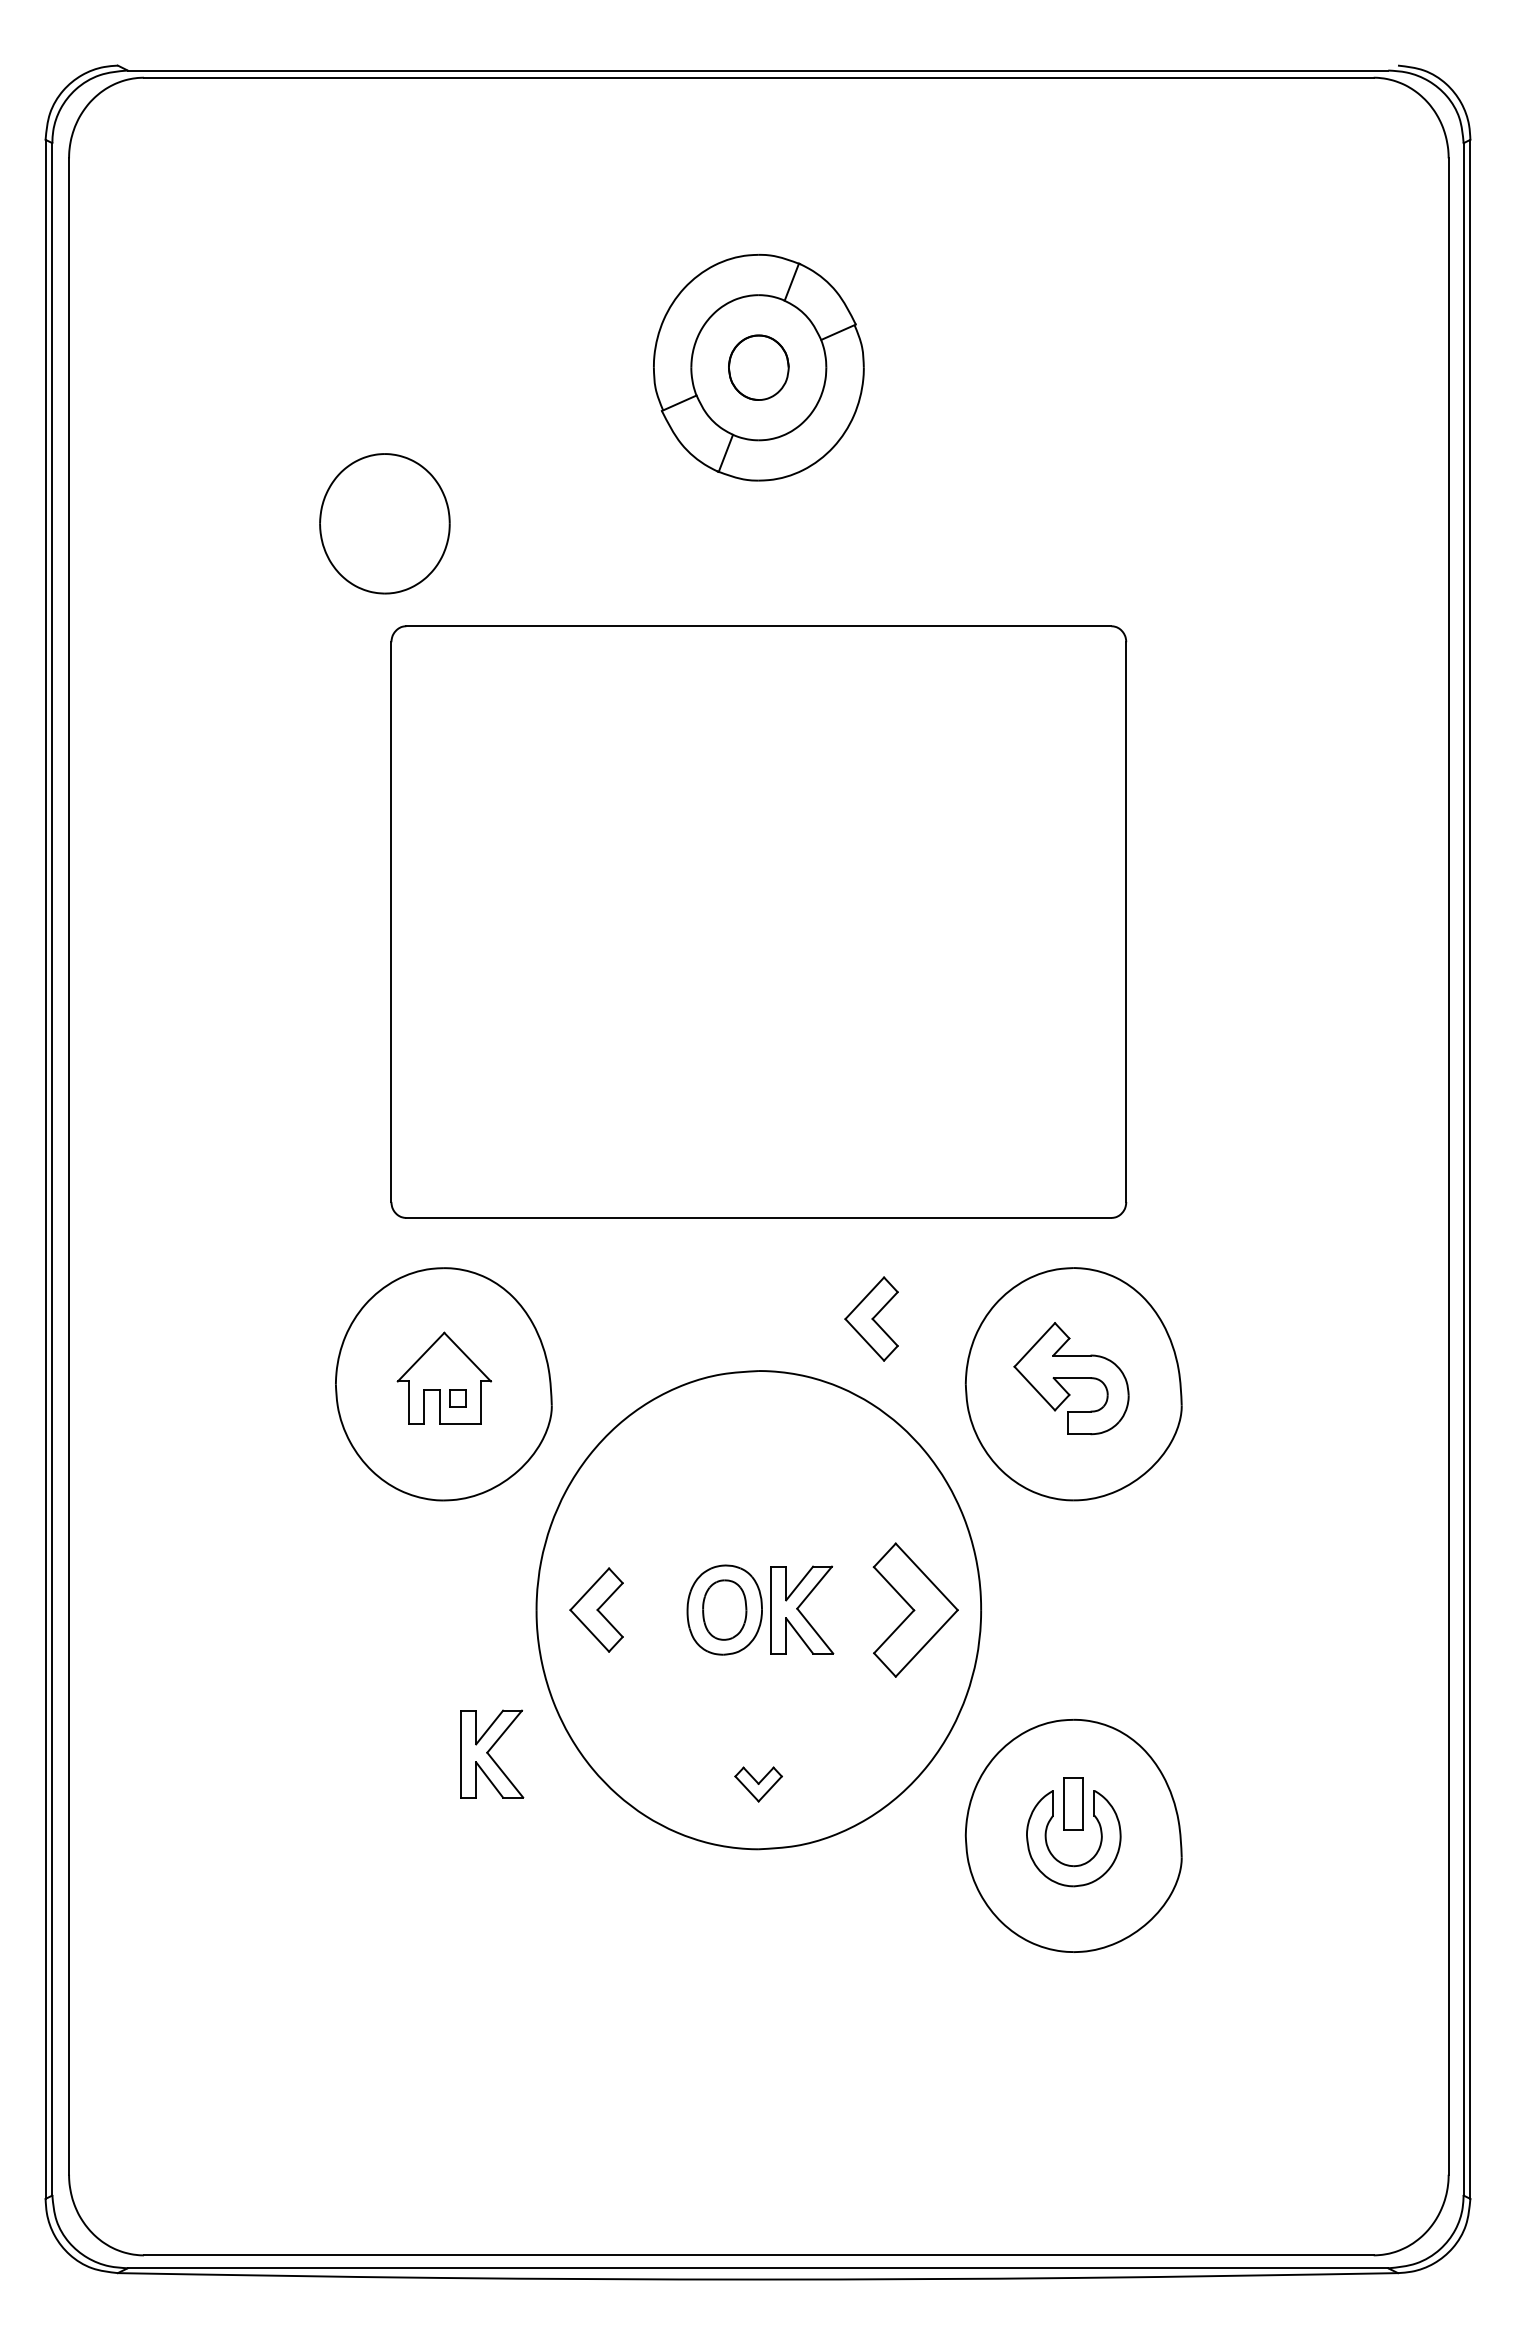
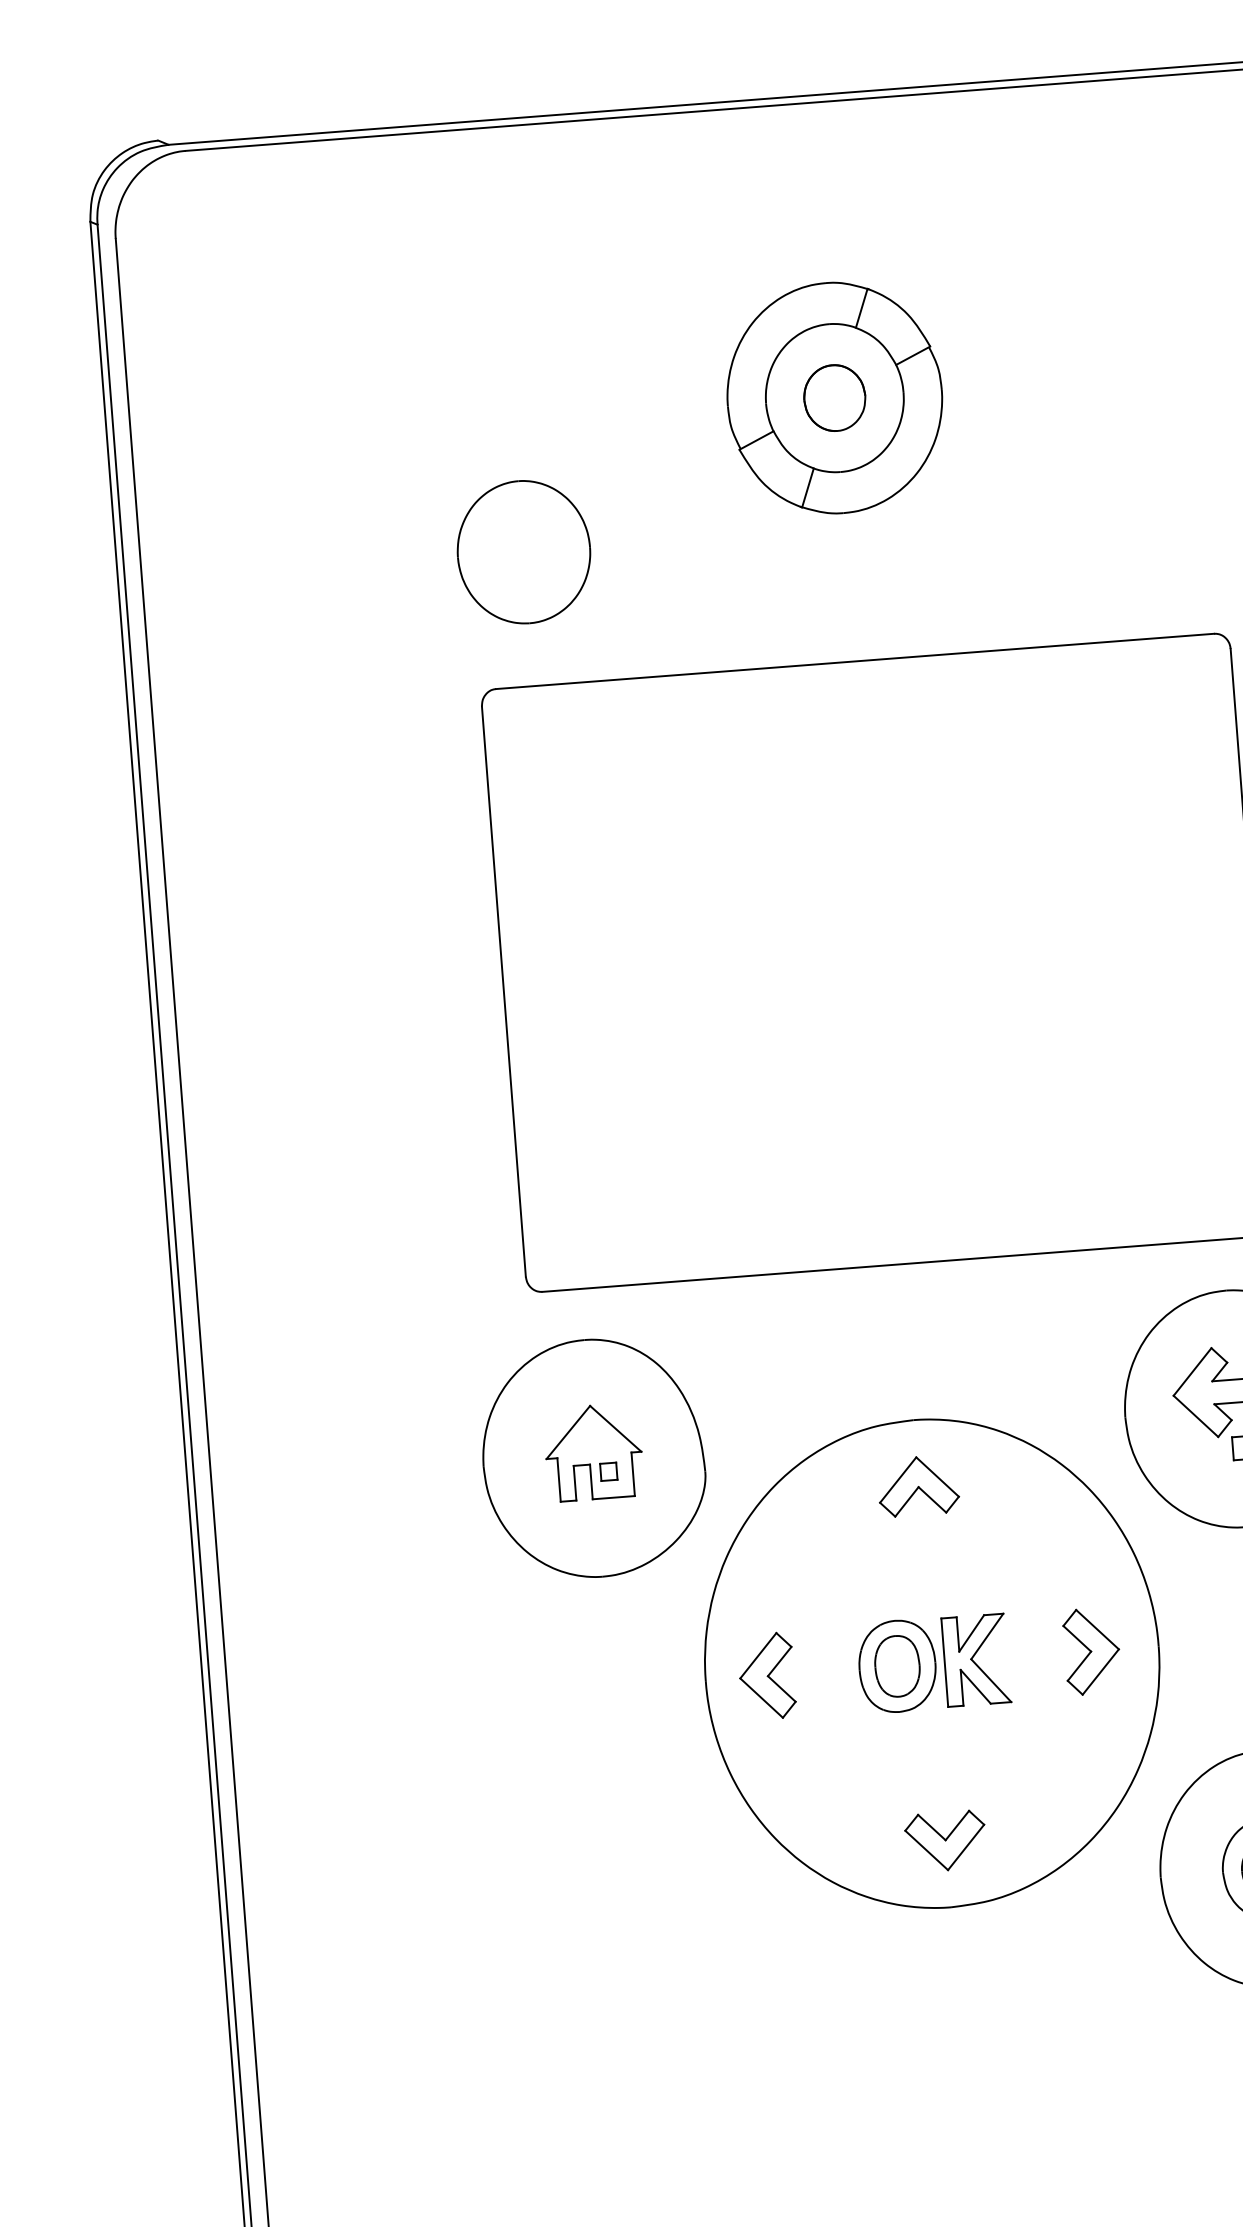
part: (384, 523) -> (523, 551), moved
part: (871, 1318) -> (1024, 1357), removed
part: (758, 1435) -> (918, 1485), added
part: (915, 1609) -> (1091, 1650), size x0.62
part: (492, 1753) -> (672, 1830), removed
part: (758, 1784) -> (945, 1841), size x1.67

